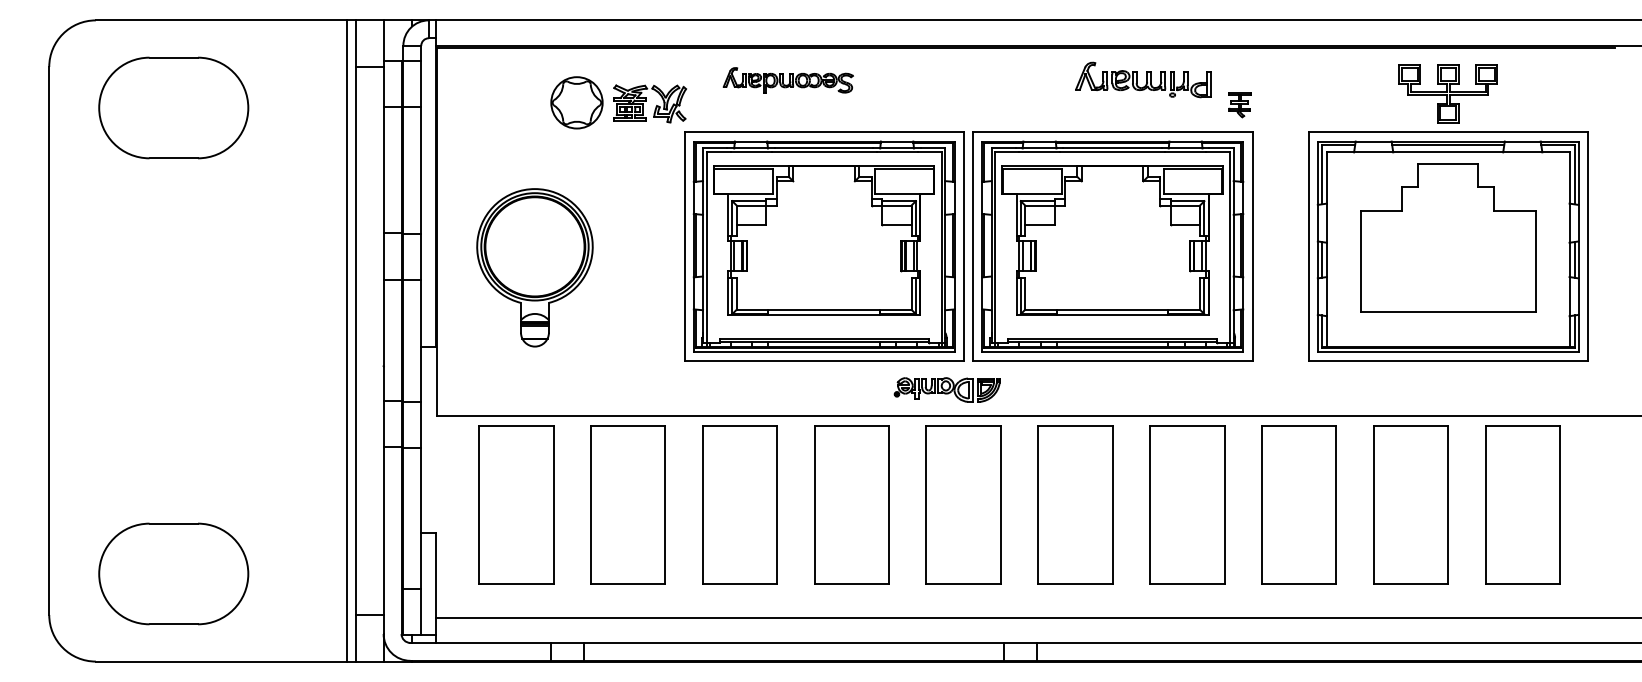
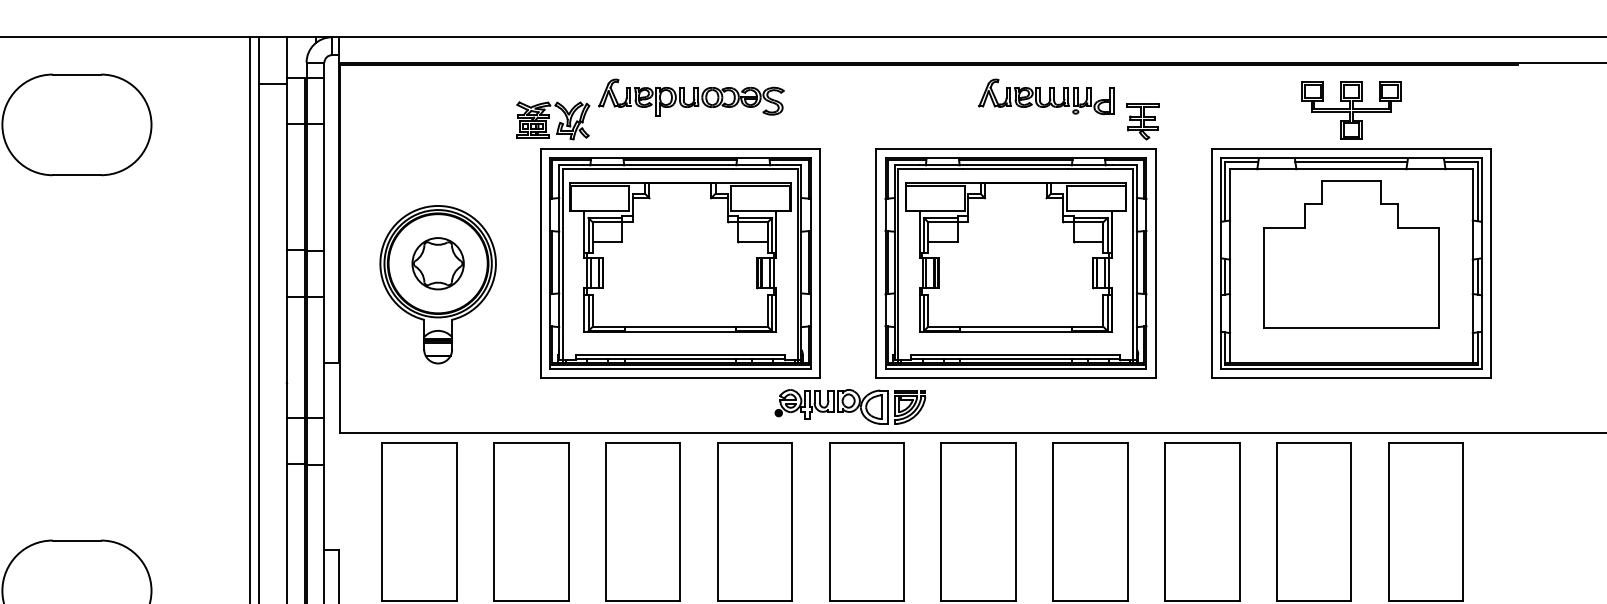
part: (788, 80) -> (691, 97), size x1.43
part: (576, 102) -> (437, 263), moved
part: (1239, 104) -> (1142, 121), size x1.43
part: (824, 246) -> (680, 263), moved
part: (946, 389) -> (849, 406), size x1.43

